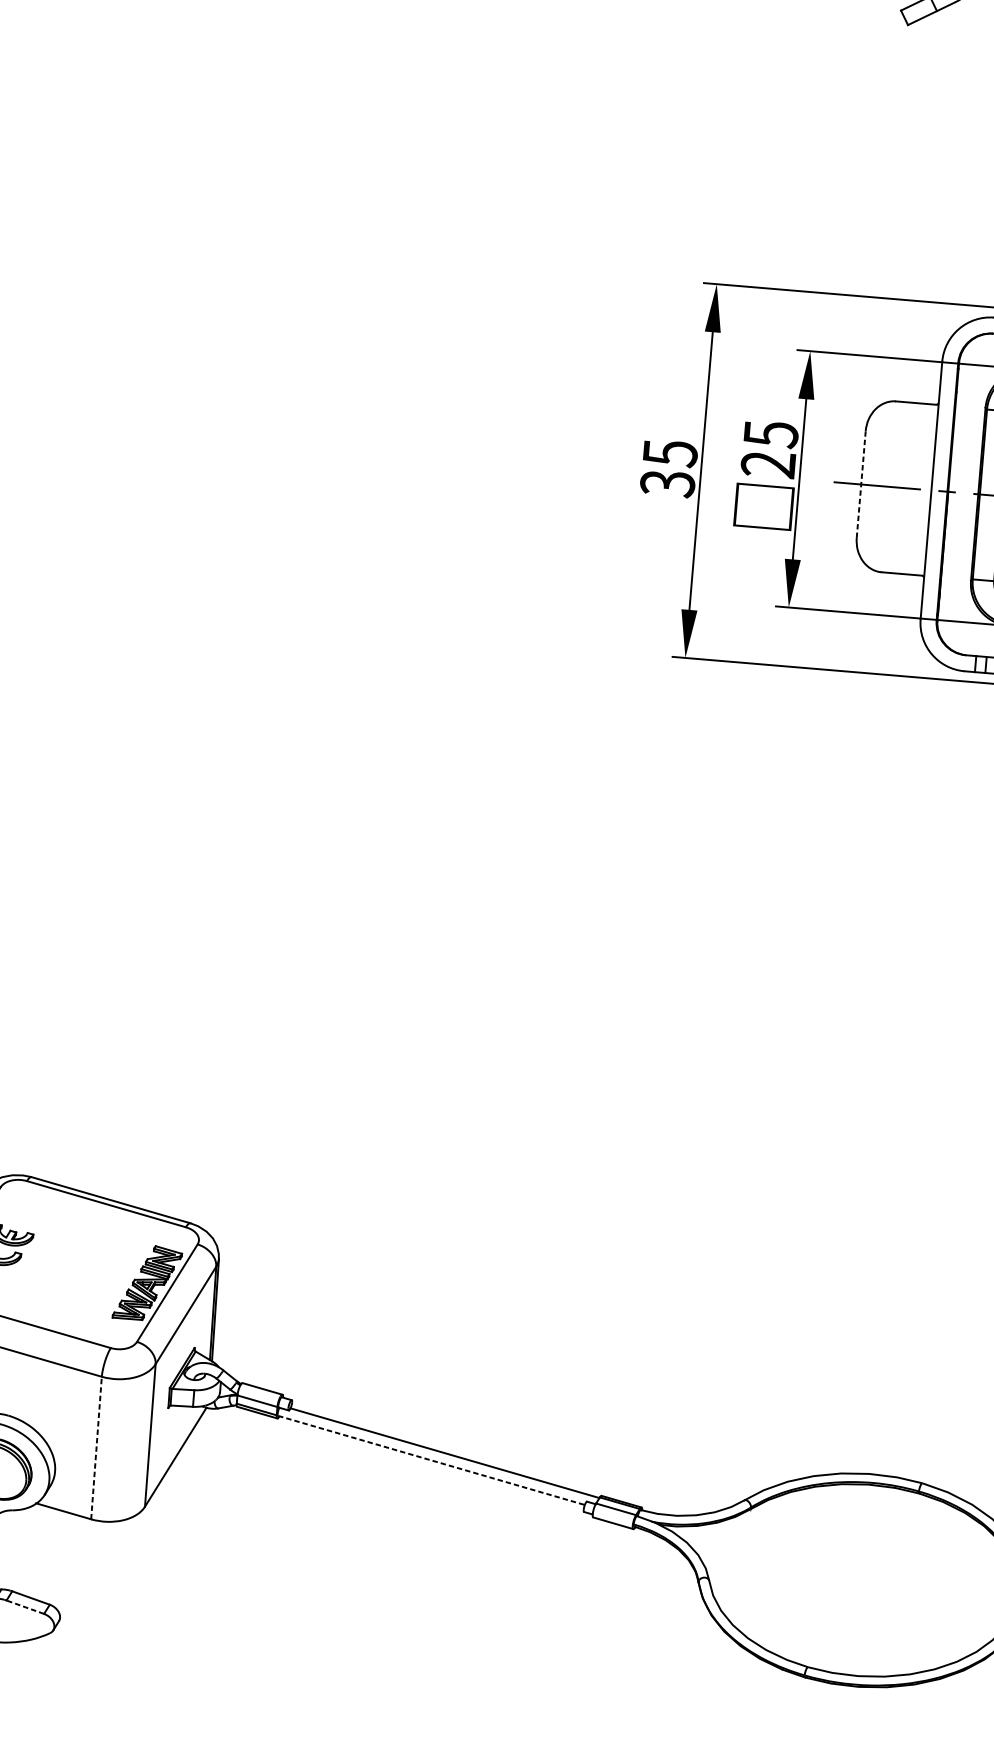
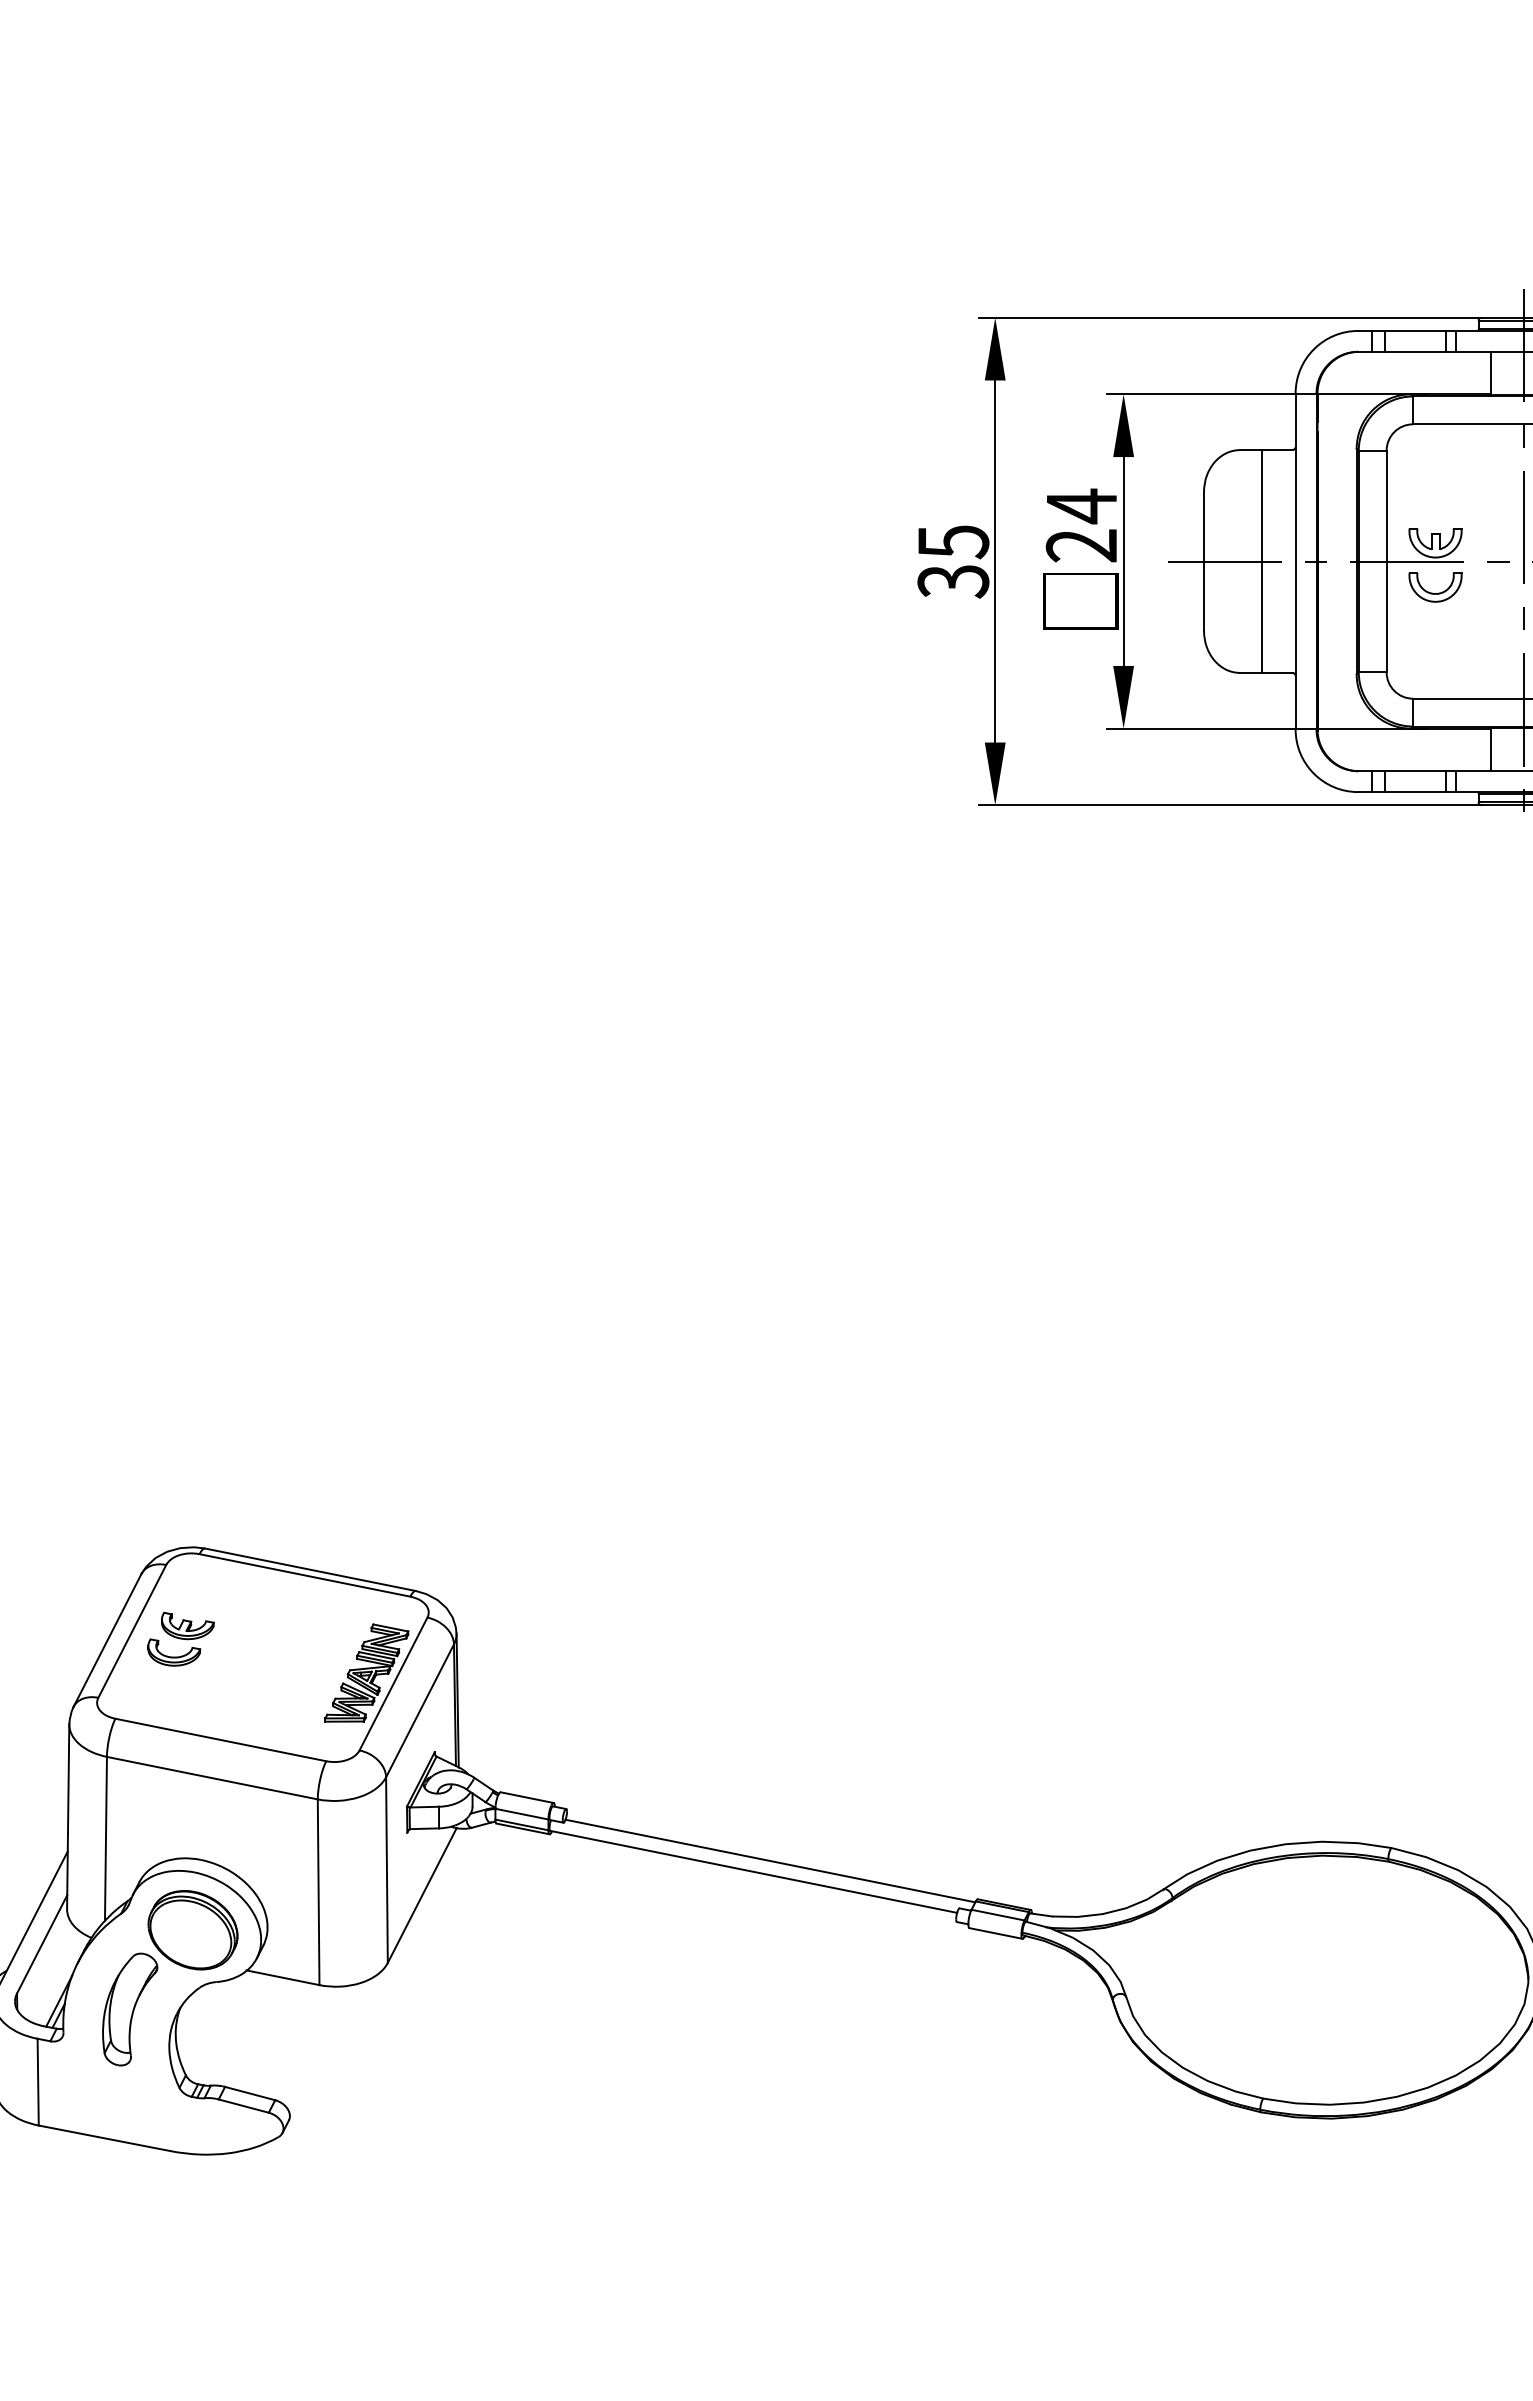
text: (771, 434) -> (1082, 506), 25 -> 24
line: (861, 484) -> (1204, 561), dashed -> solid
line: (906, 488) -> (1262, 561), added
line: (96, 1448) -> (318, 1892), dashed -> solid
line: (431, 1460) -> (753, 1871), dashed -> solid
line: (25, 1607) -> (243, 2106), dashed -> solid

